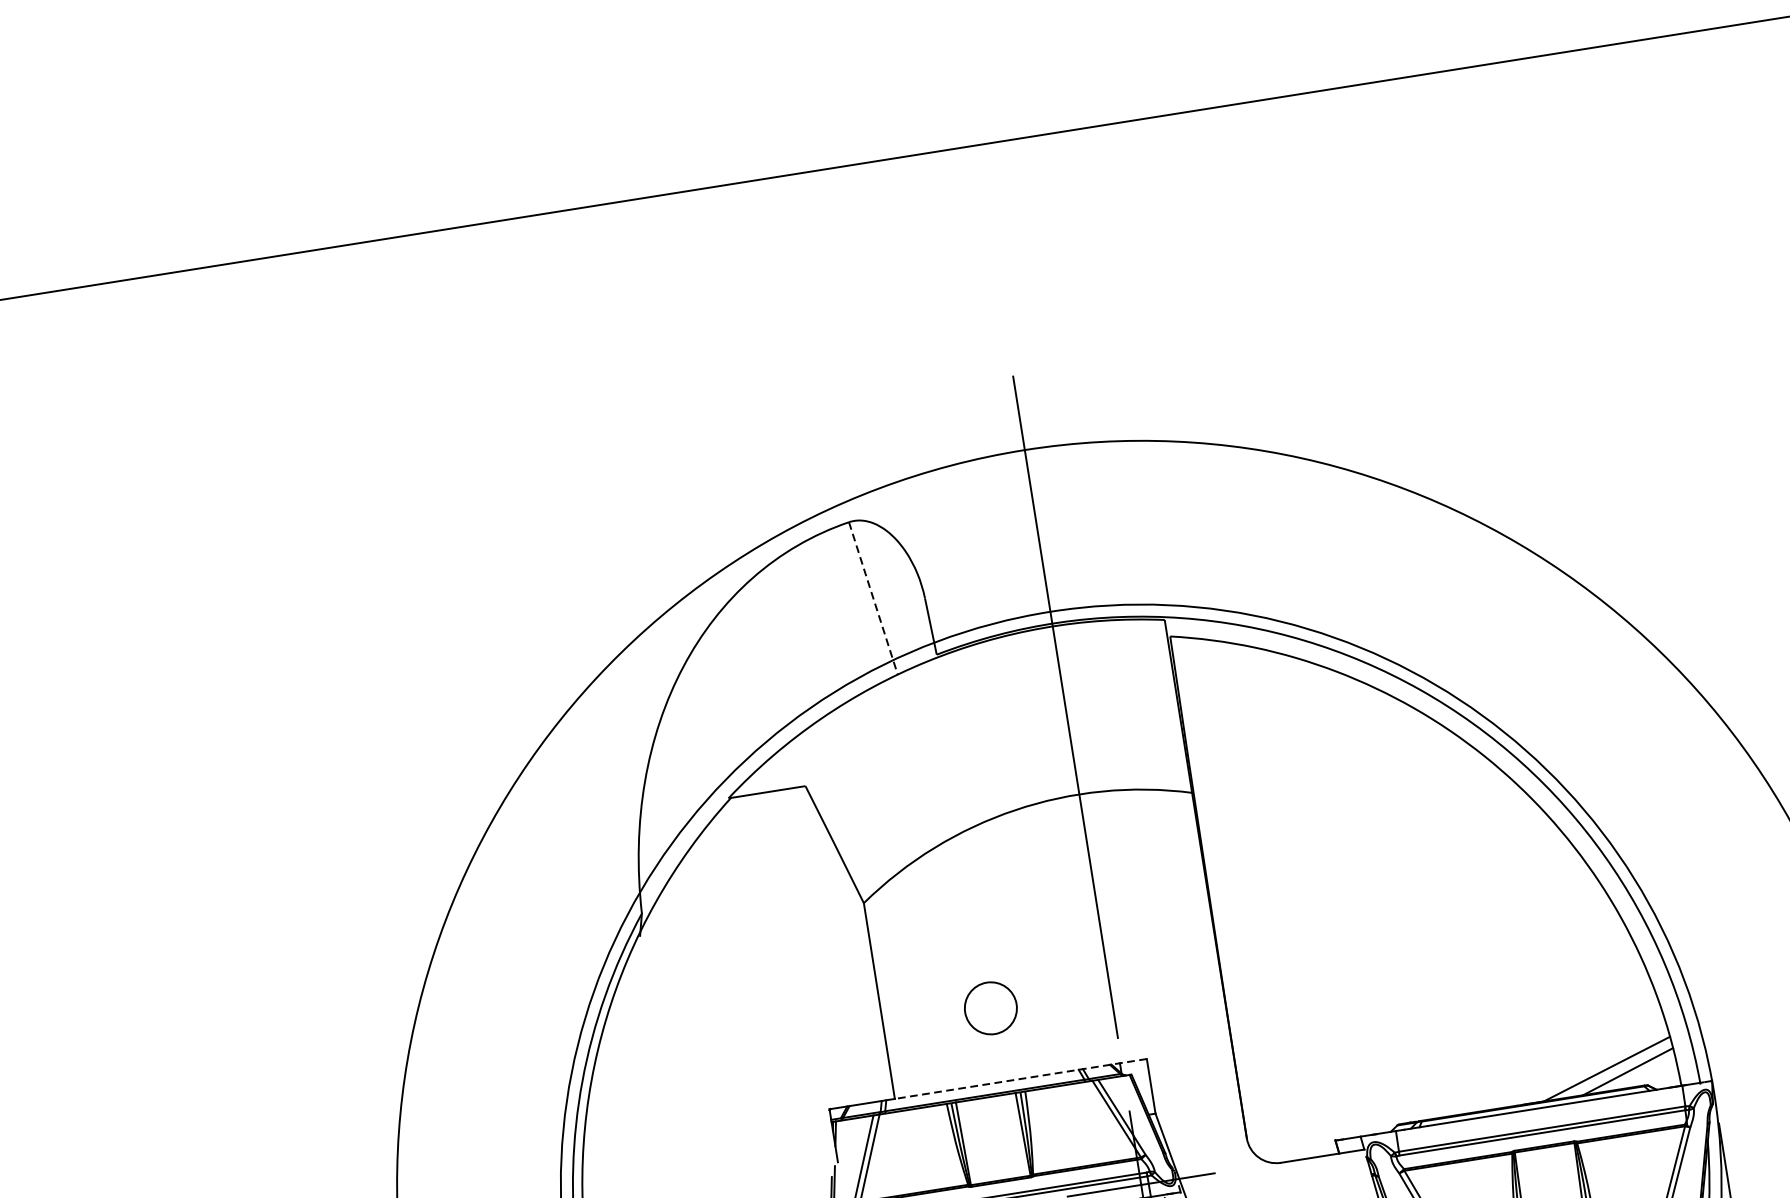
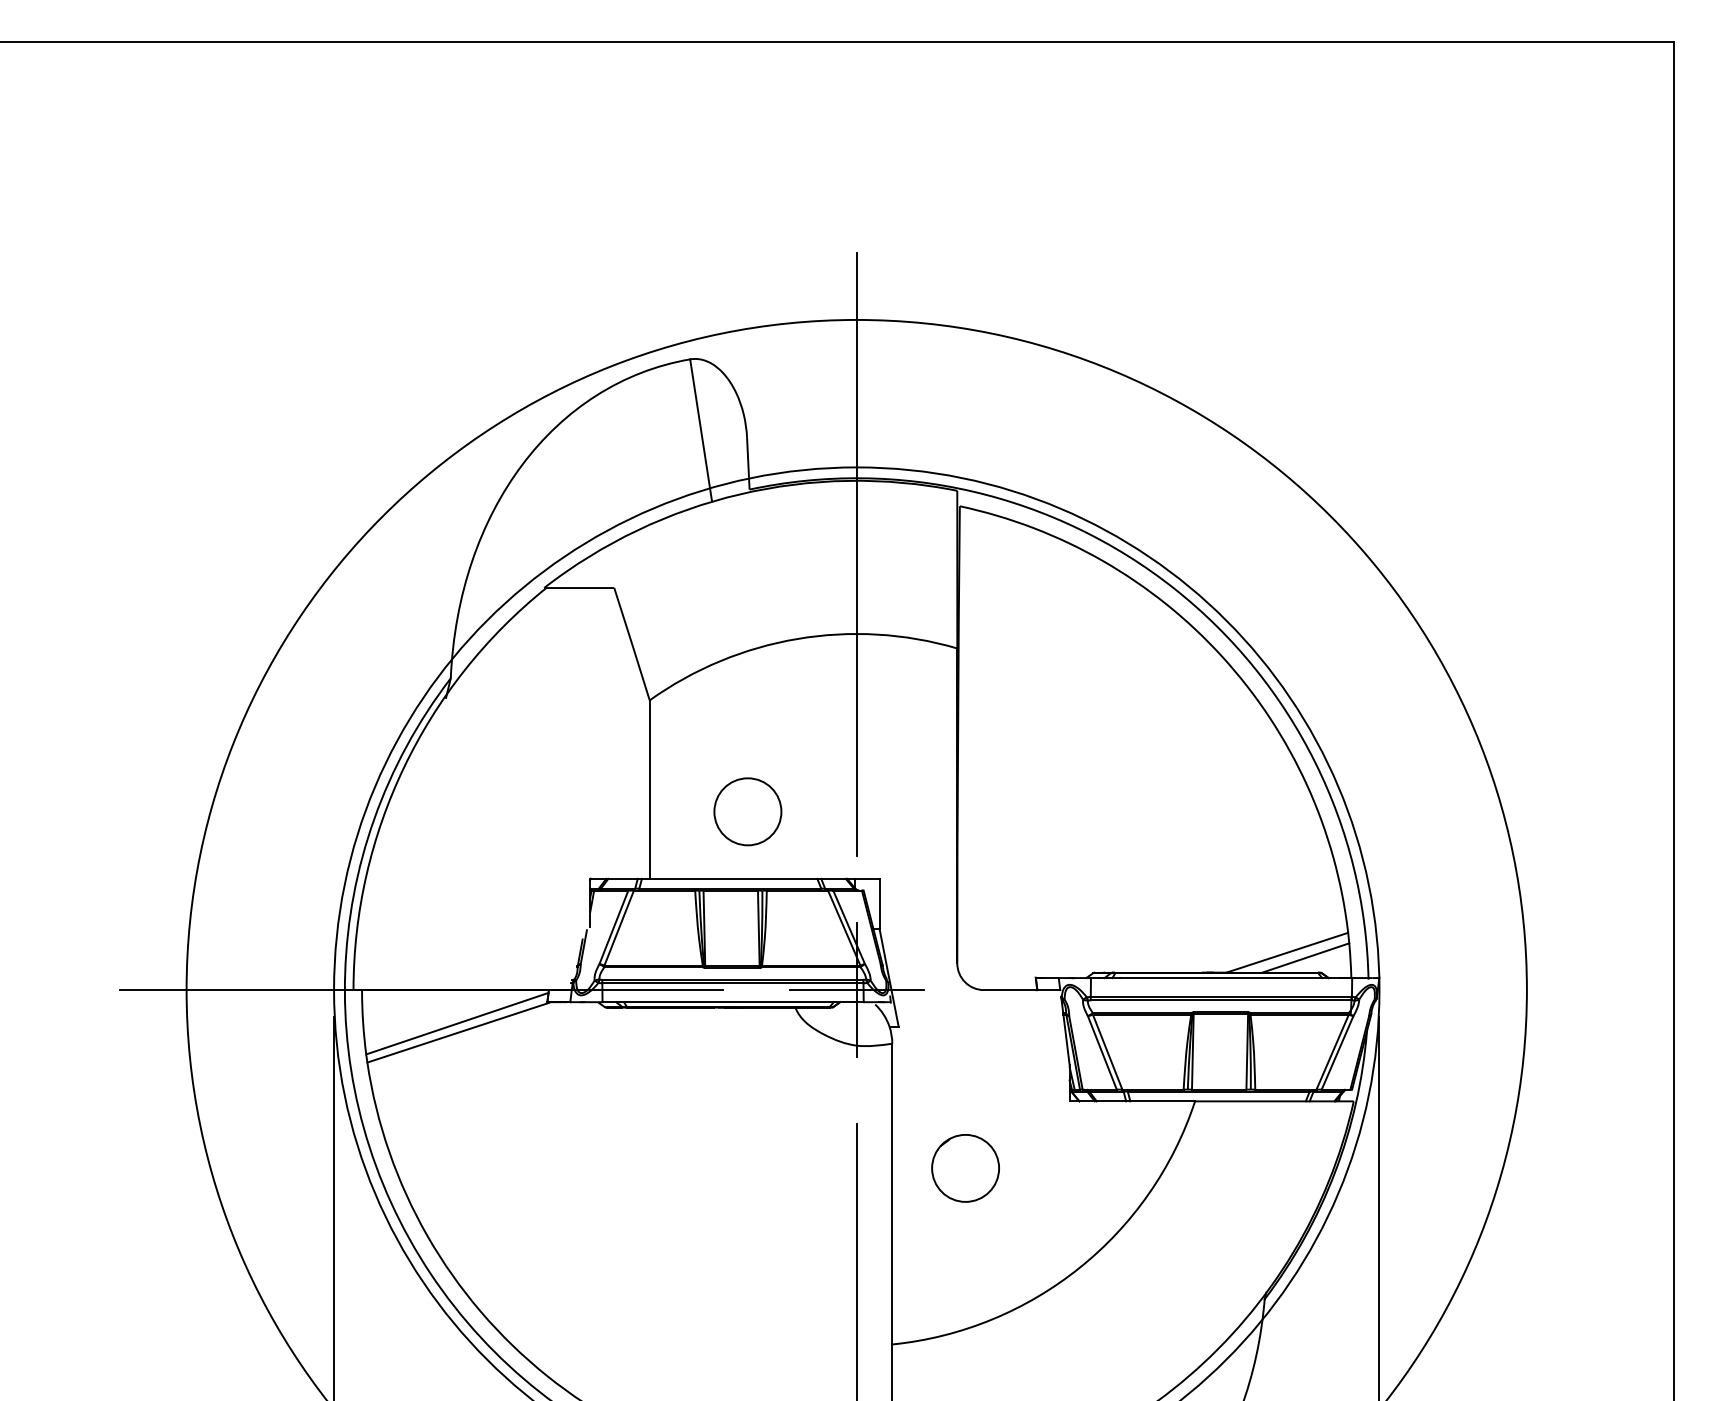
line: (873, 599) -> (701, 431), dashed -> solid
circle: (990, 1008) -> (747, 811), size x1.43
line: (1020, 1078) -> (764, 878), dashed -> solid

